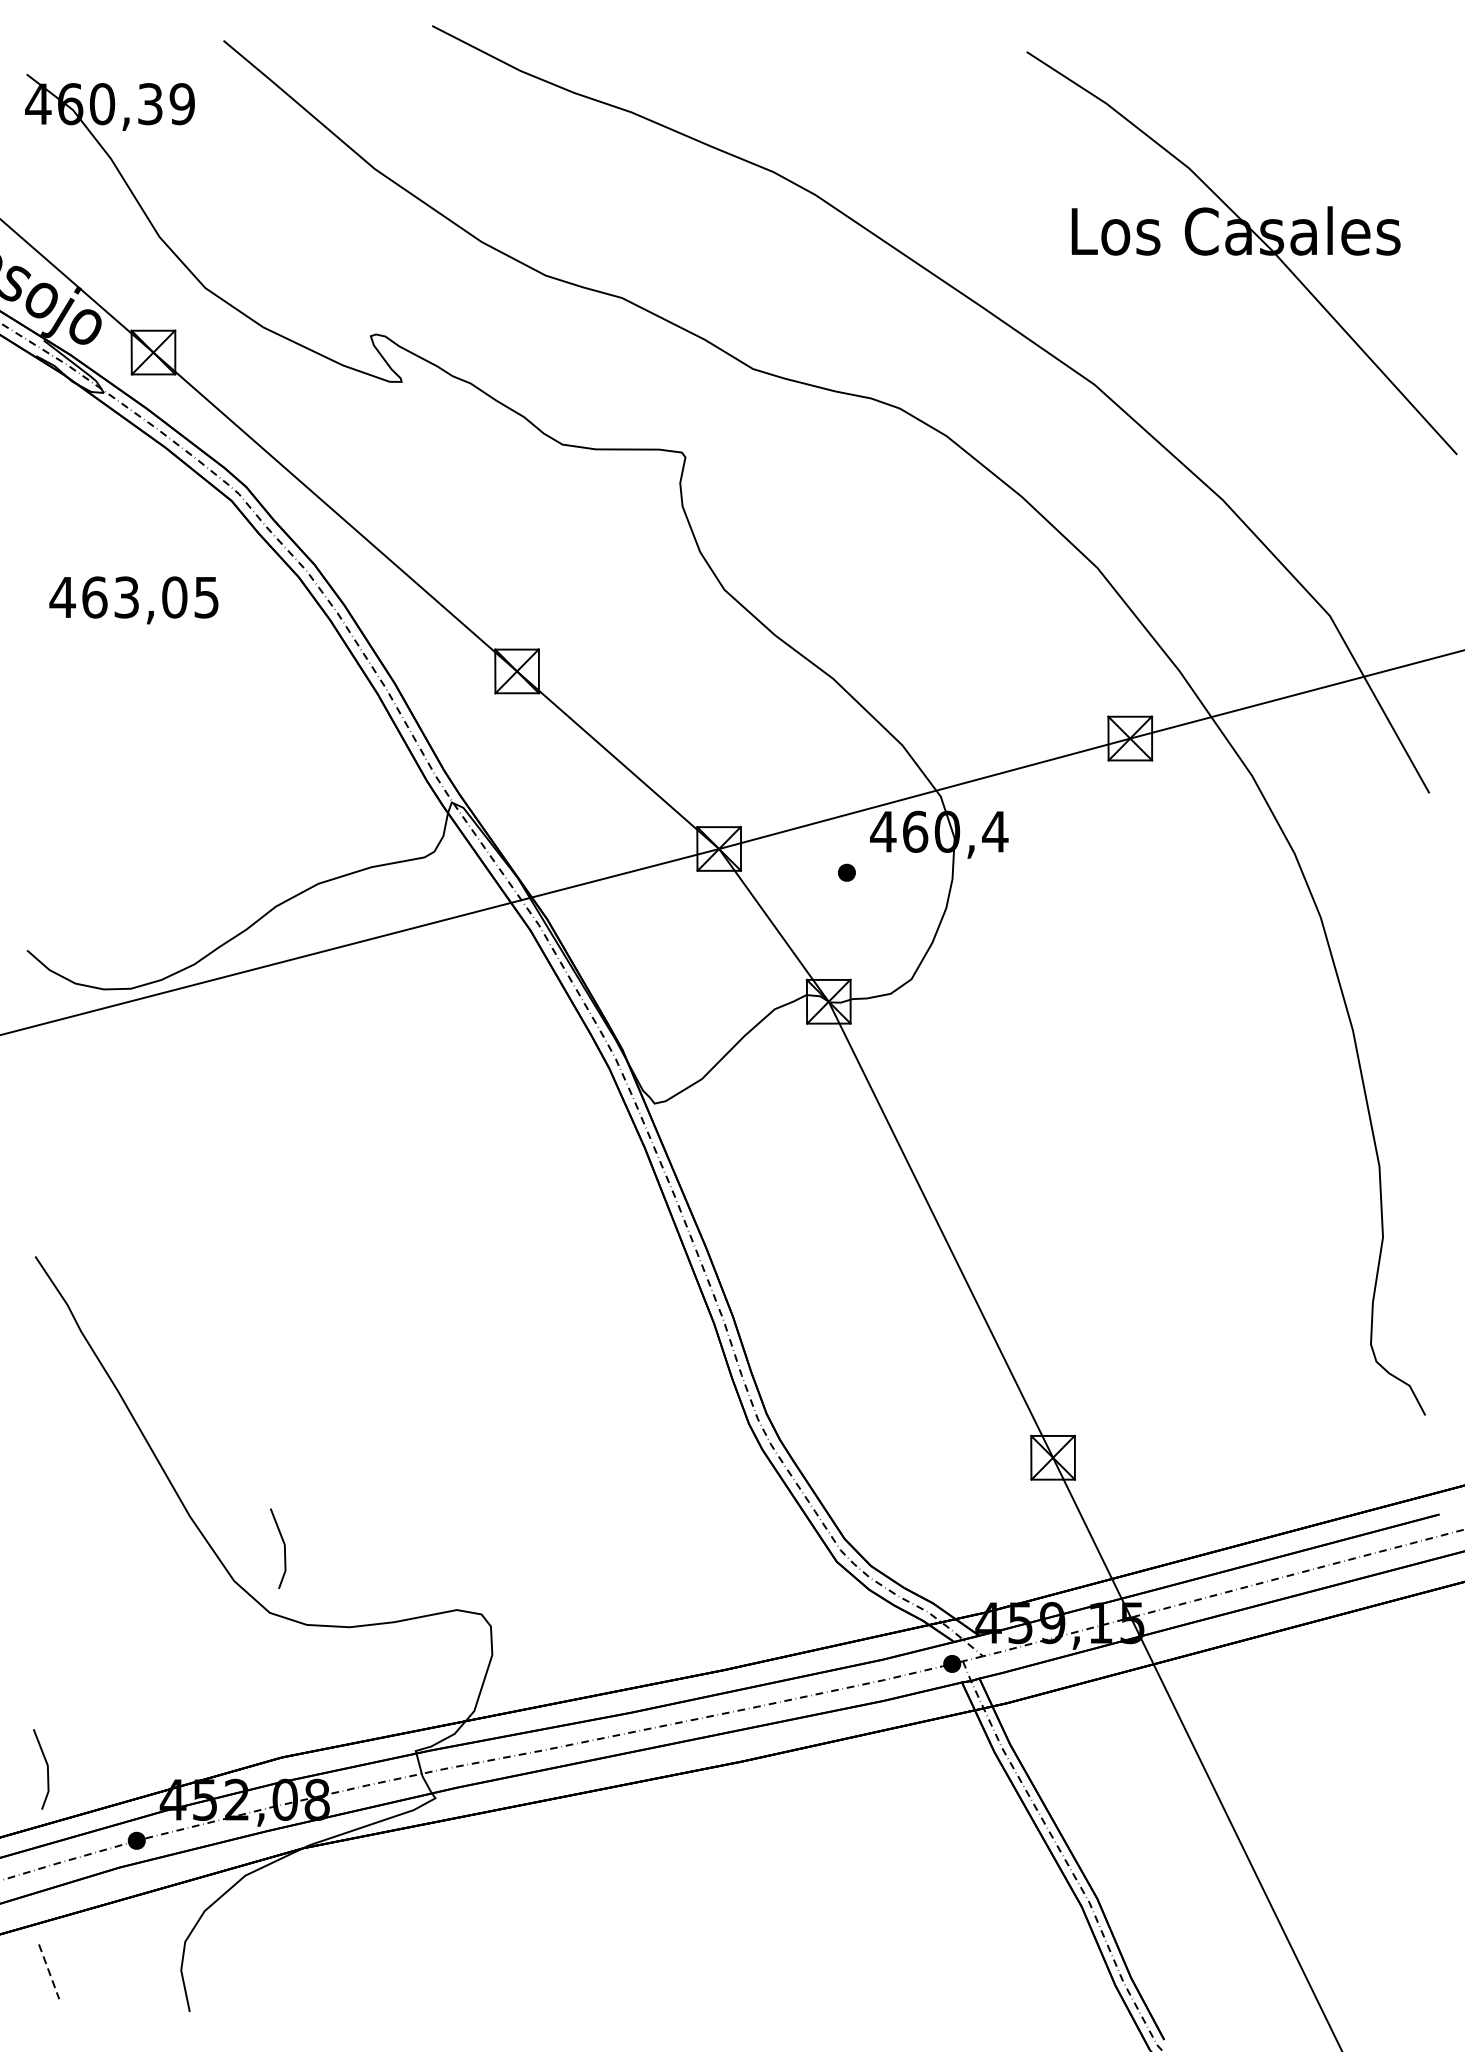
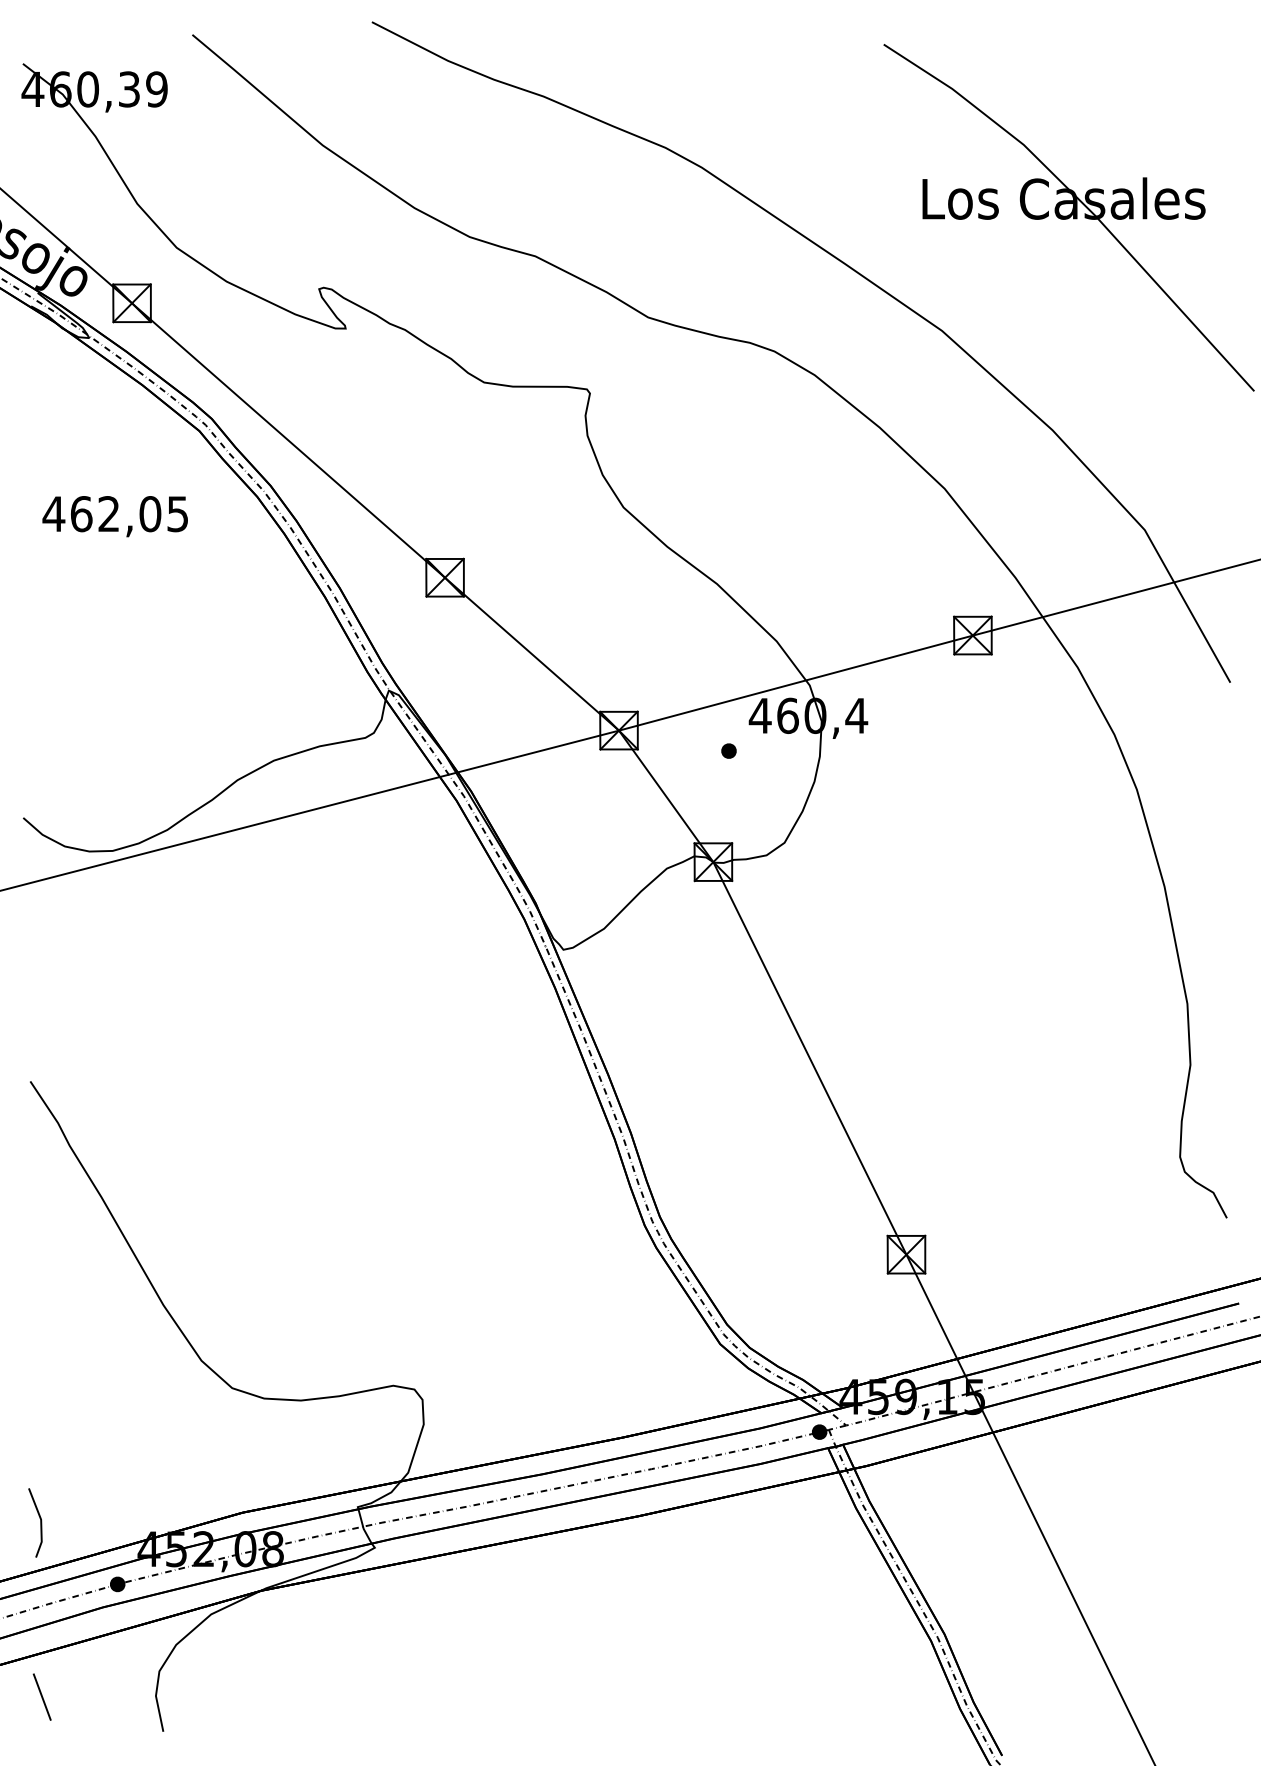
text: (126, 597) -> (108, 514), 463,05 -> 462,05
line: (284, 1548) -> (244, 1332), removed
line: (49, 1972) -> (42, 1697), dashed -> solid

